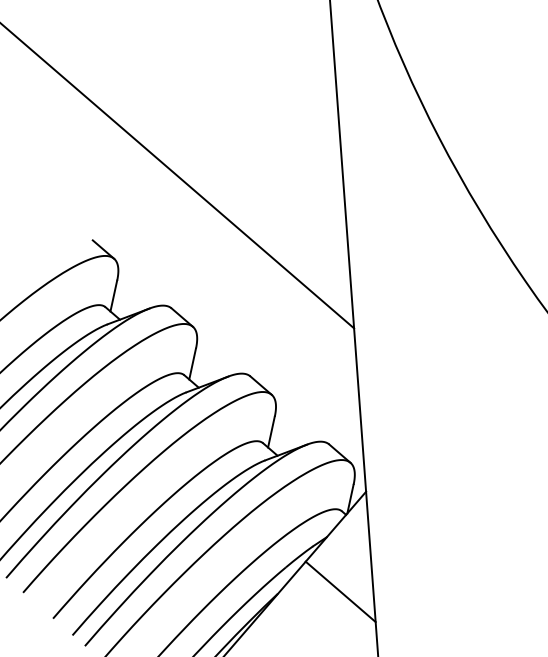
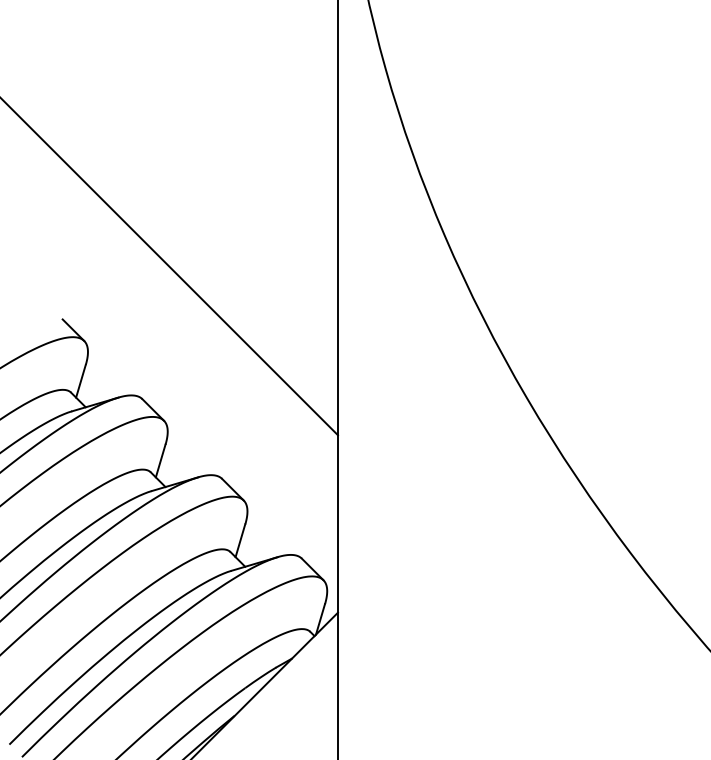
line: (340, 591) -> (302, 718), removed

